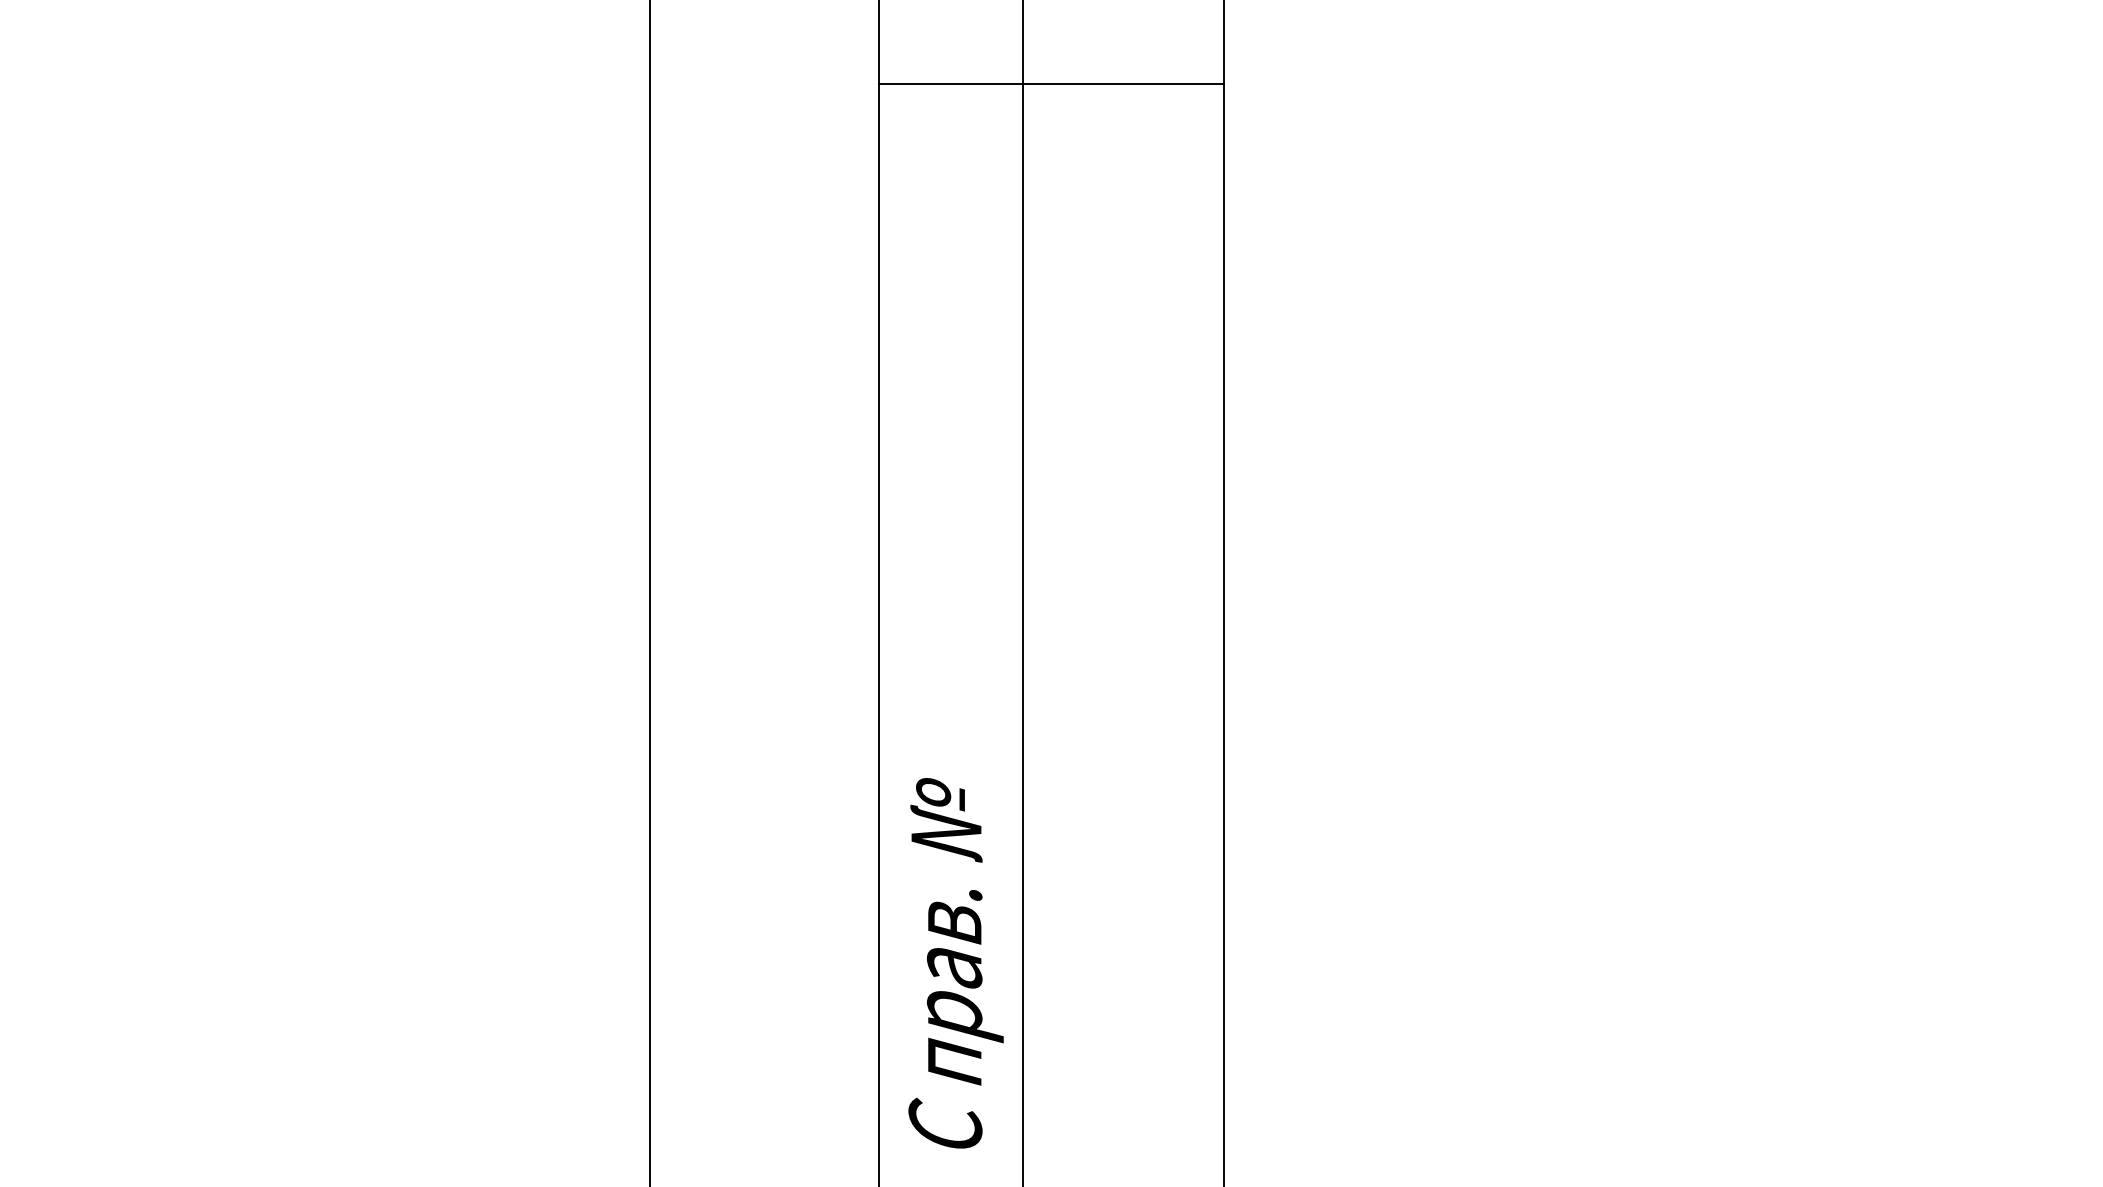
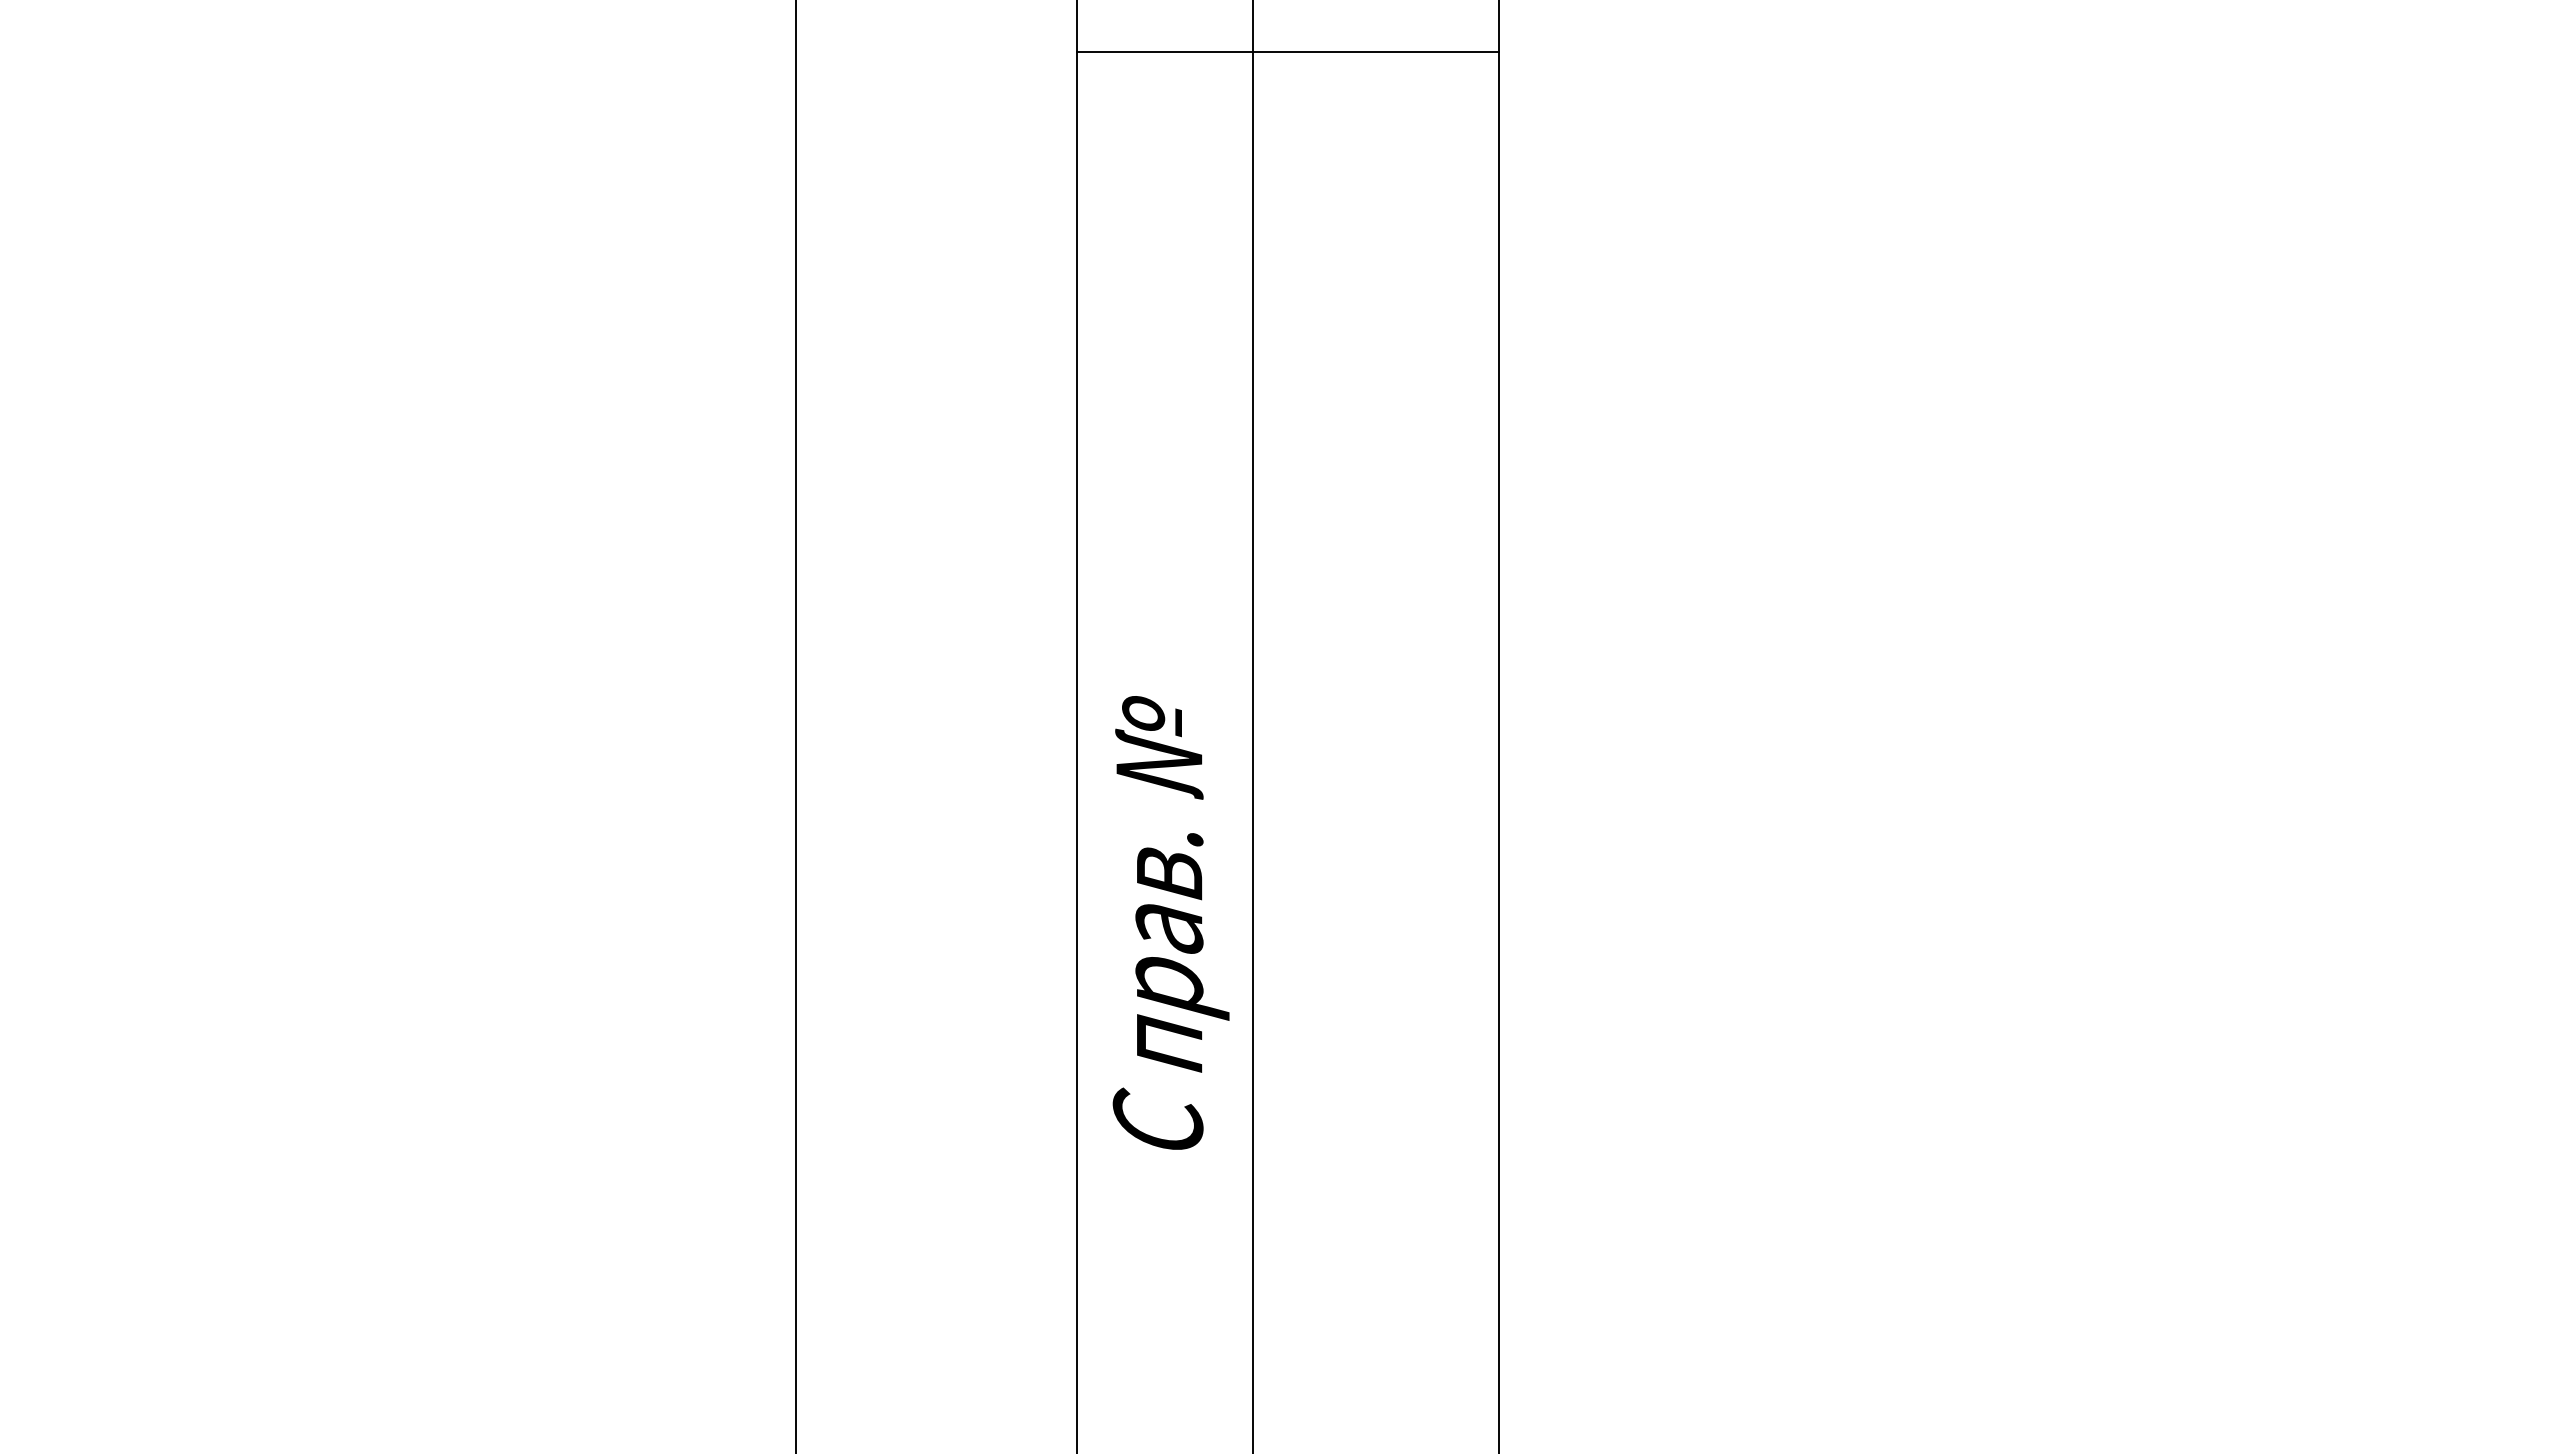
line: (1051, 83) -> (1287, 52), moved
text: (955, 962) -> (1170, 922), moved

